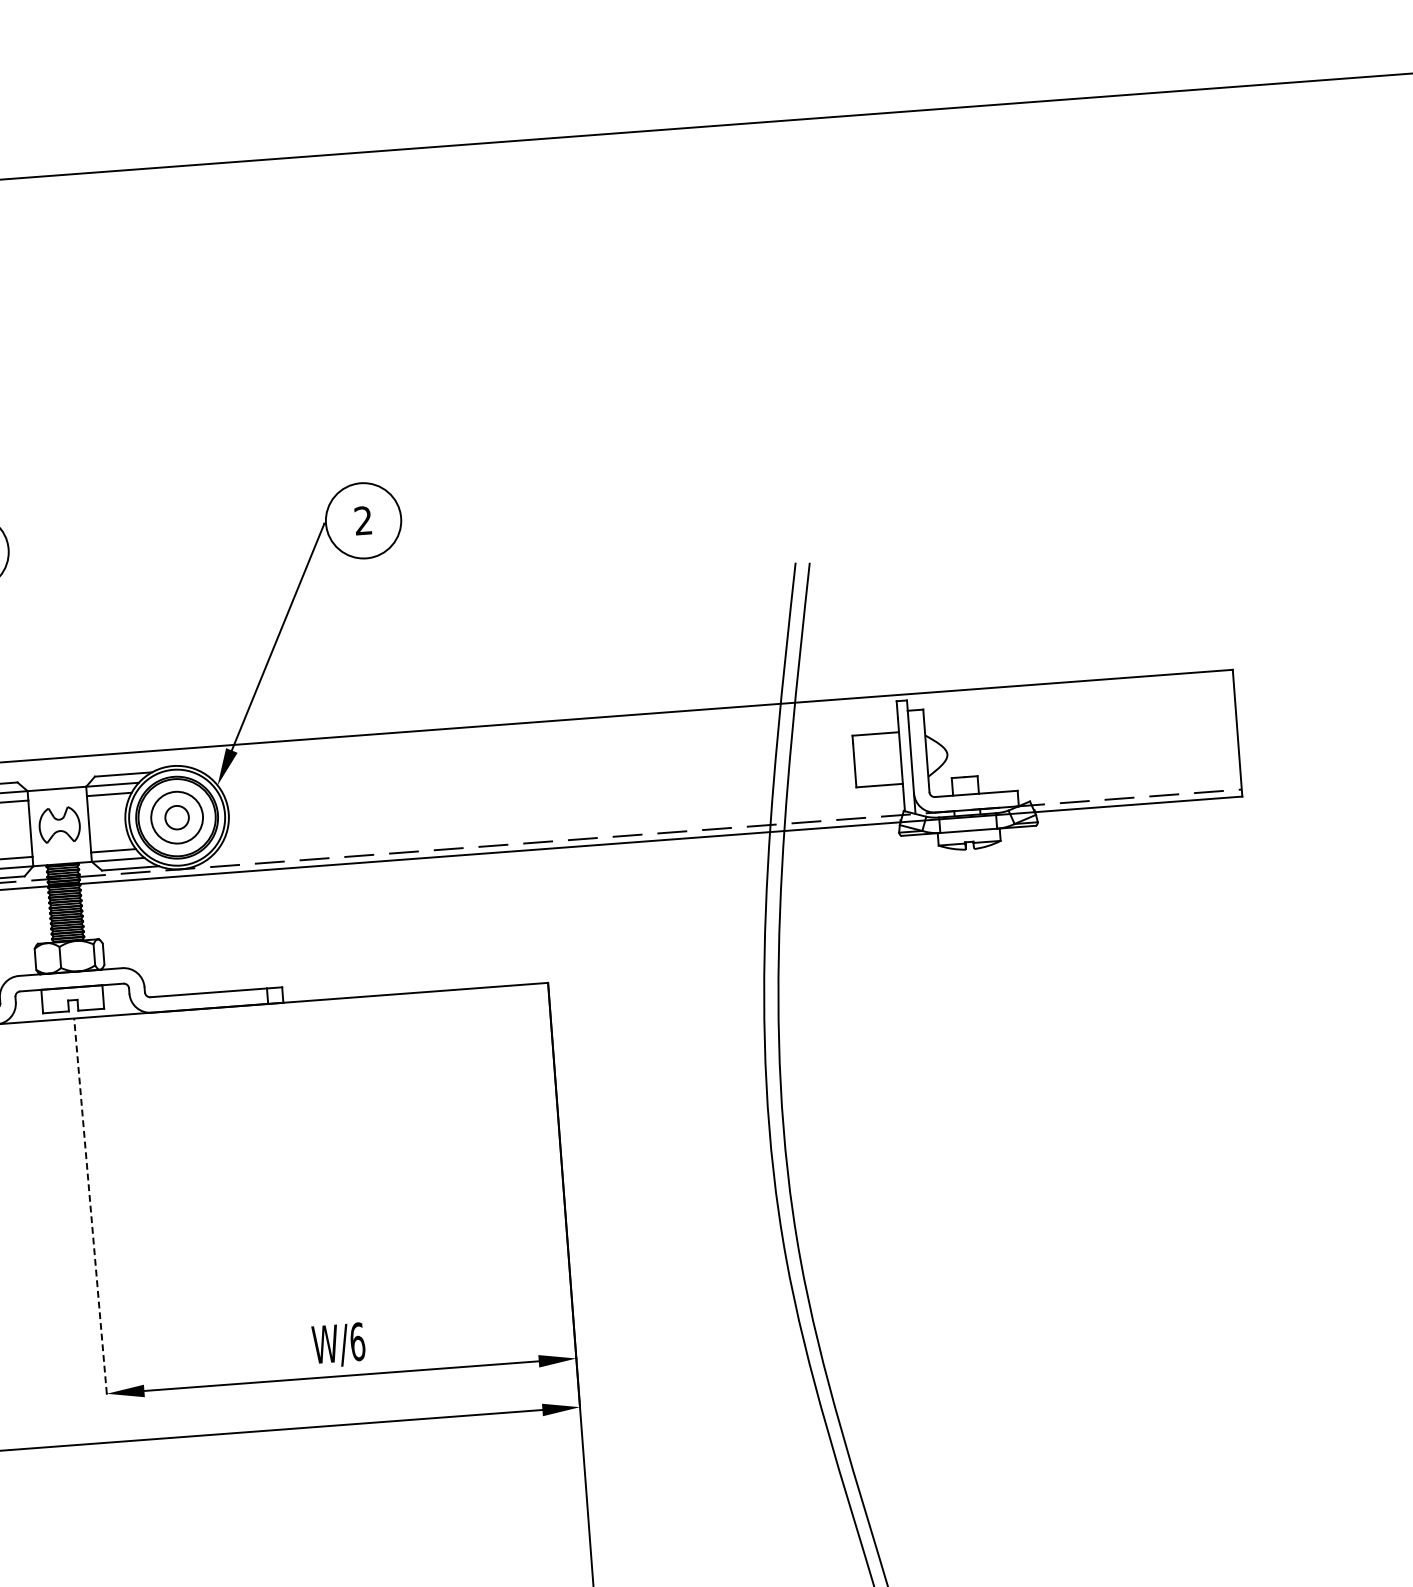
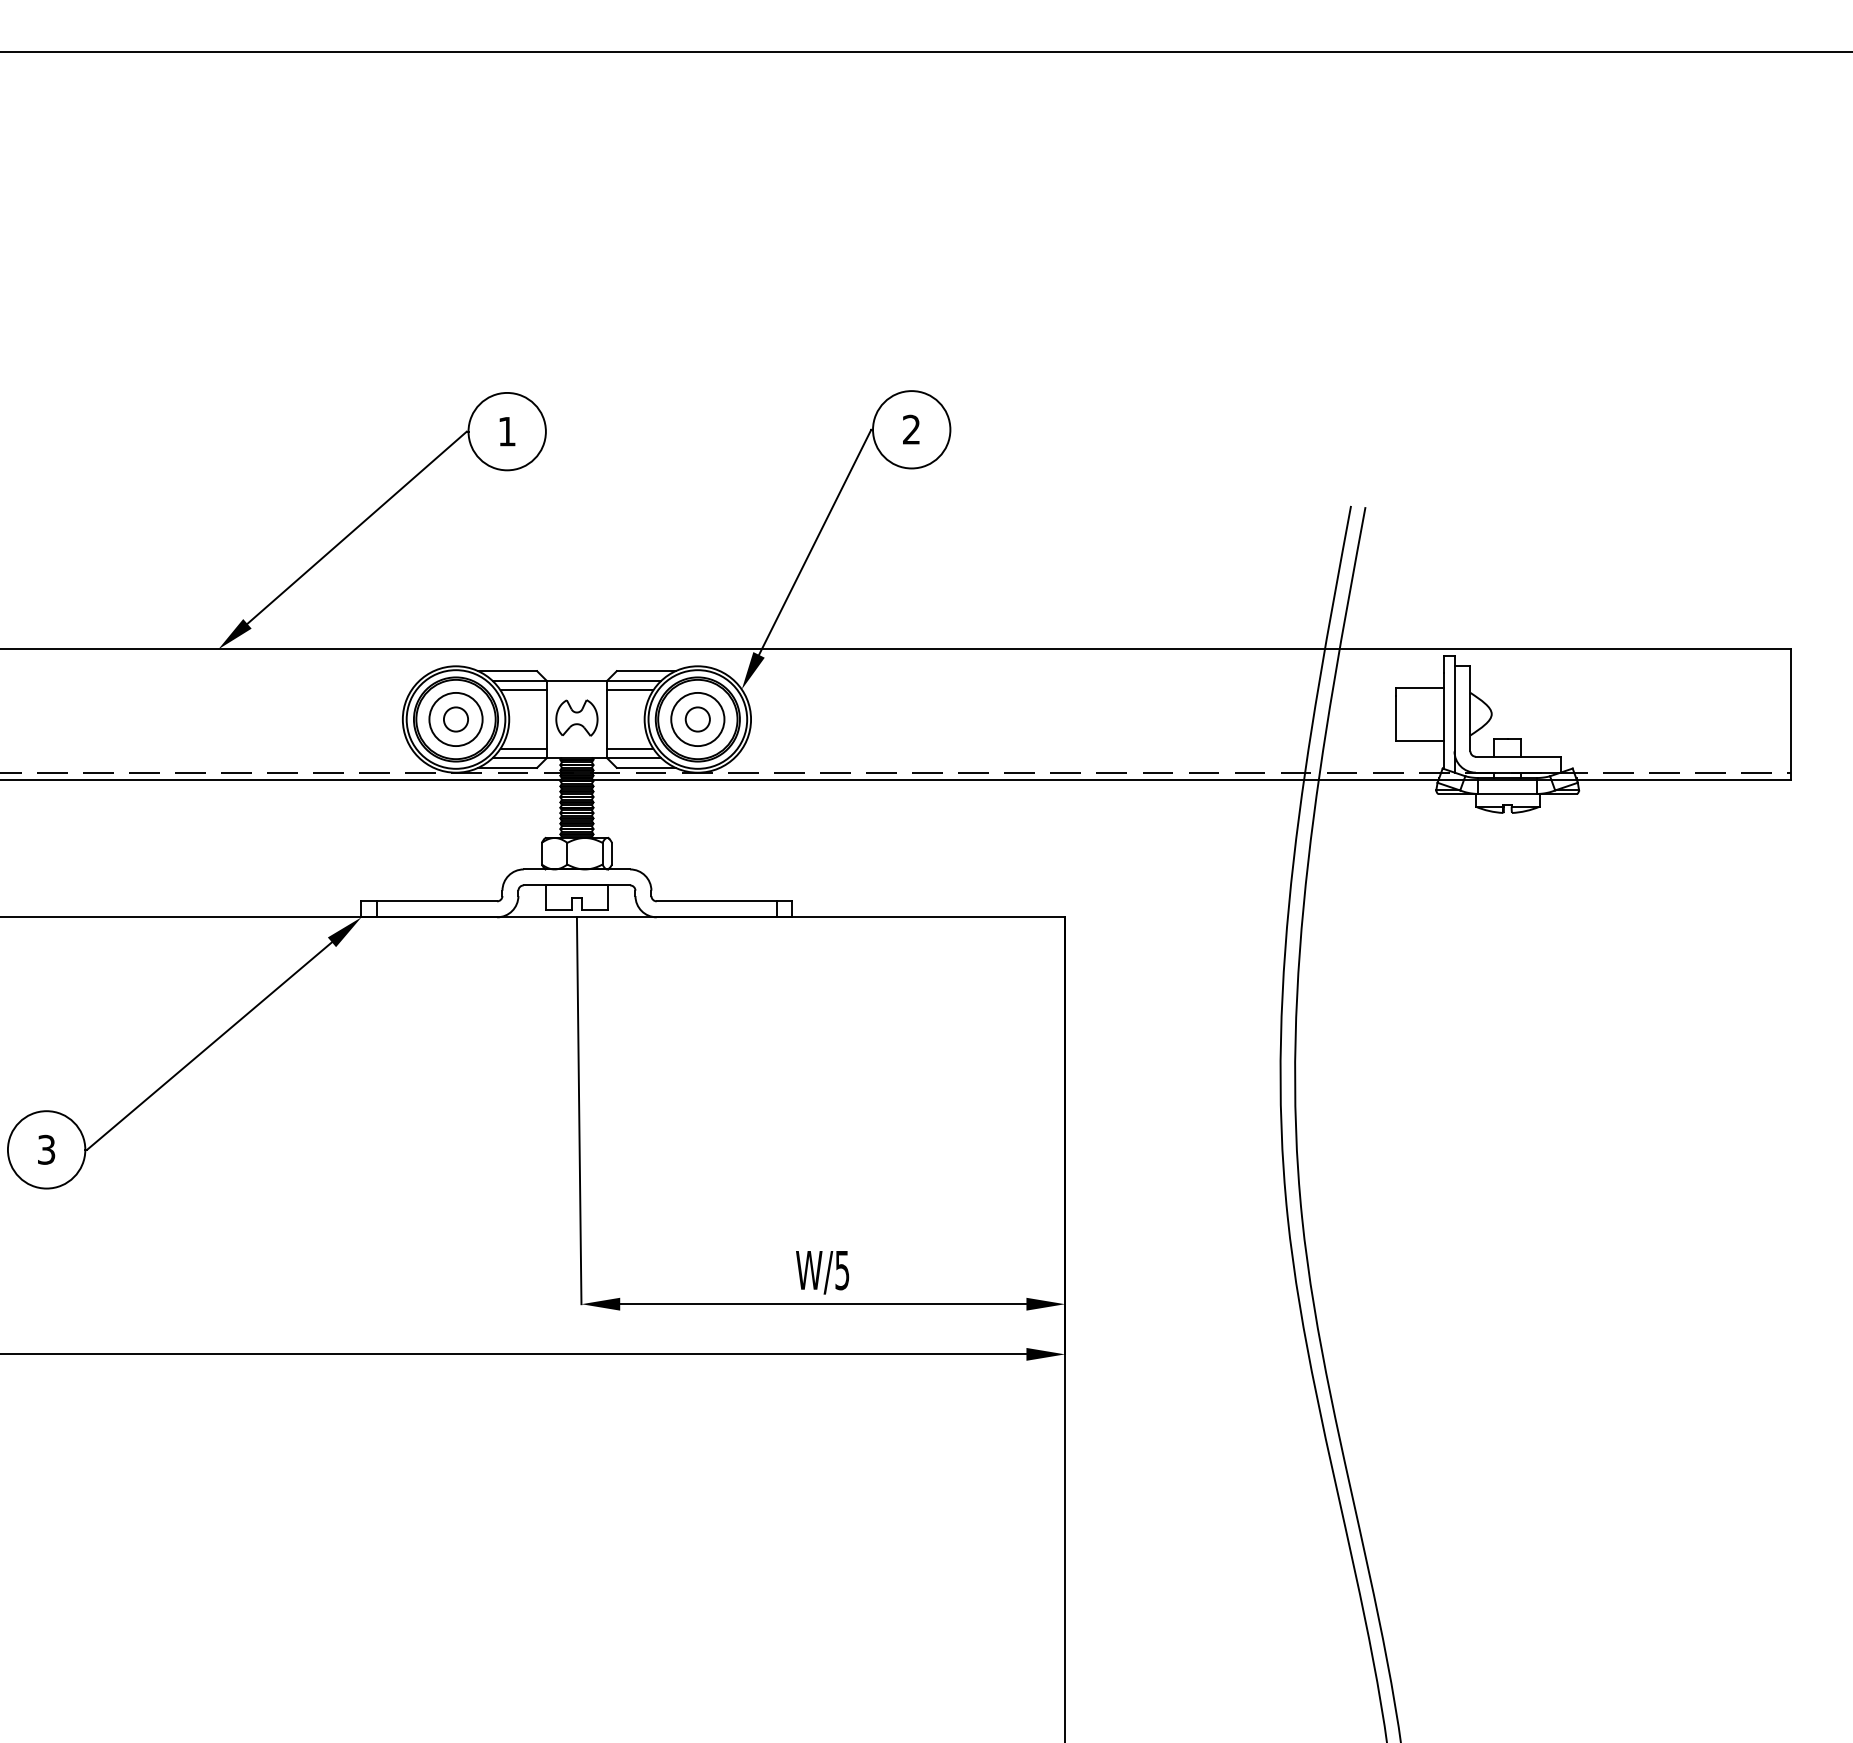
line: (90, 1205) -> (579, 1110), dashed -> solid
text: (357, 1342) -> (842, 1270), W/6 -> W/5

